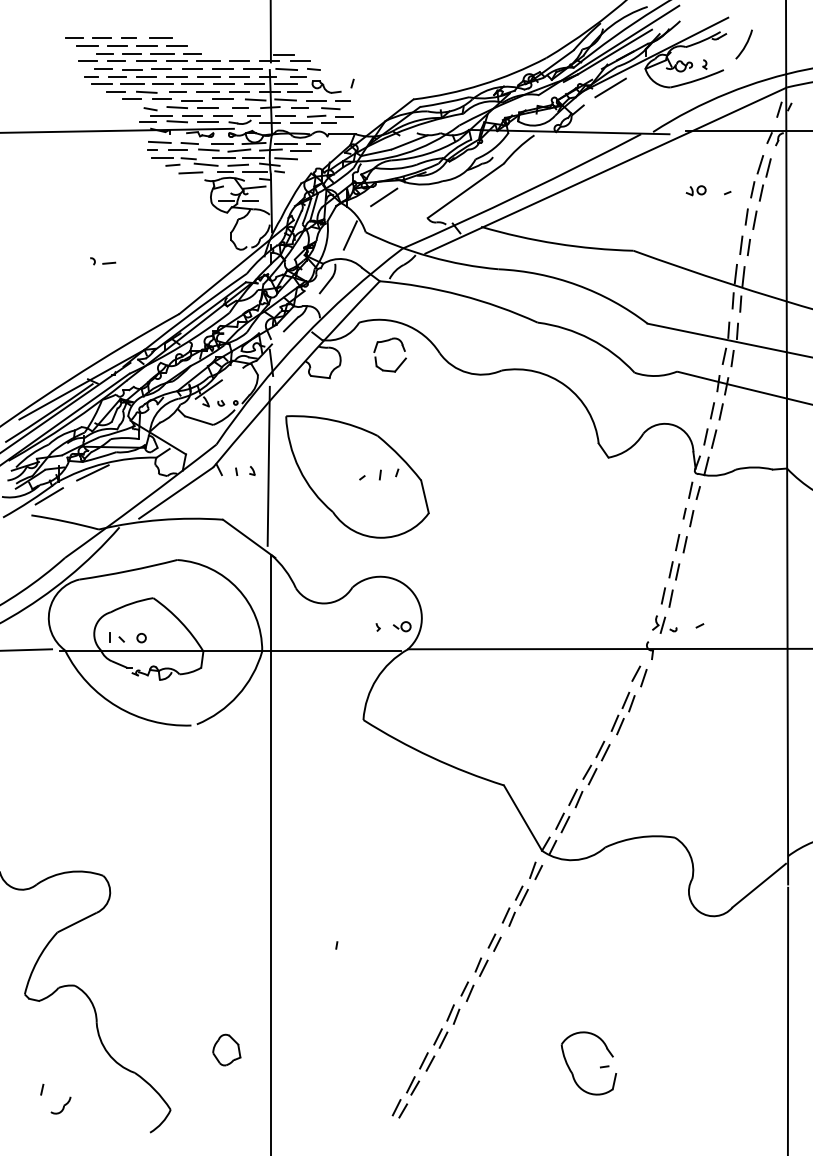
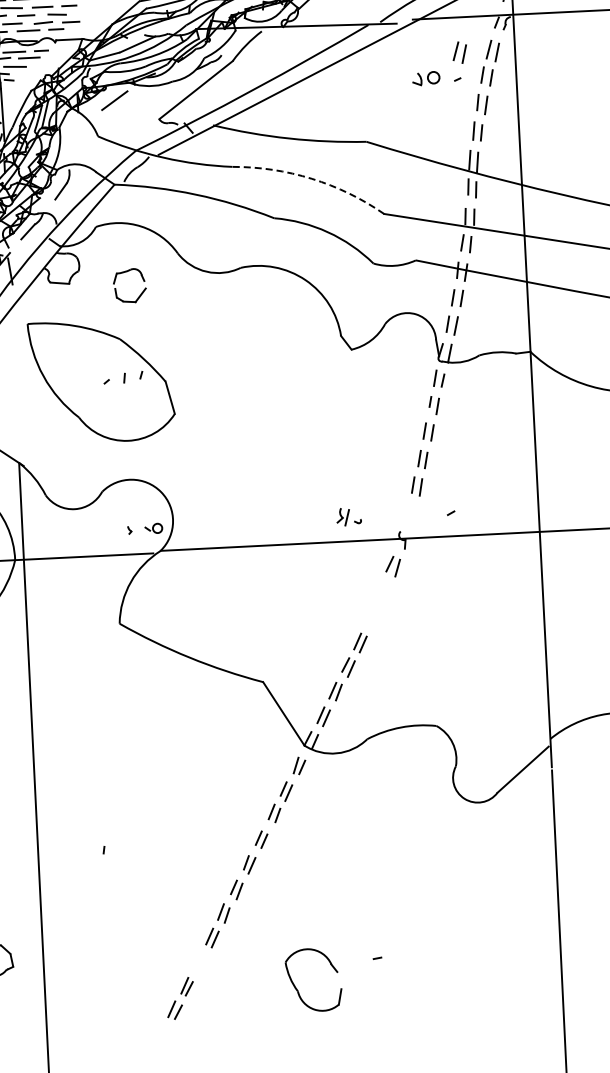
part: (730, 166) -> (459, 52), added
part: (695, 190) -> (425, 78), size x1.4
line: (349, 235) -> (82, 140), removed
arc: (577, 285) -> (312, 179), solid -> dashed
part: (384, 342) -> (123, 273), moved
line: (268, 465) -> (12, 374), removed
part: (664, 624) -> (348, 516), moved
part: (622, 713) -> (378, 604), removed
part: (427, 1061) -> (200, 961), removed
part: (572, 1071) -> (297, 988), moved

